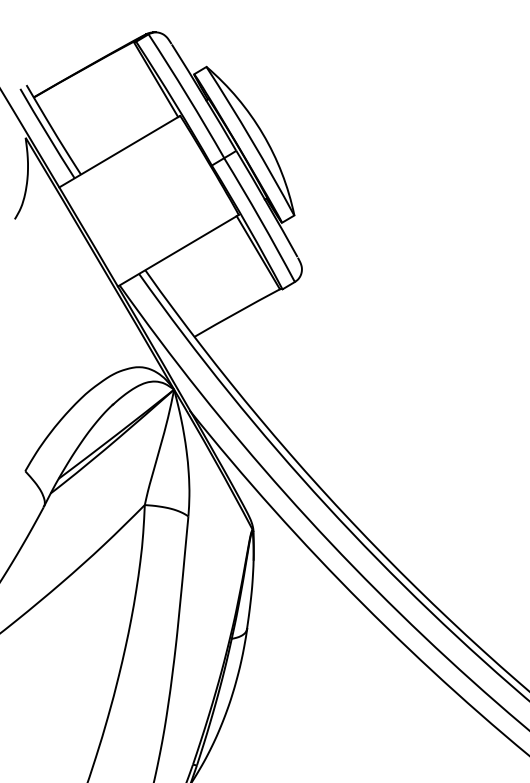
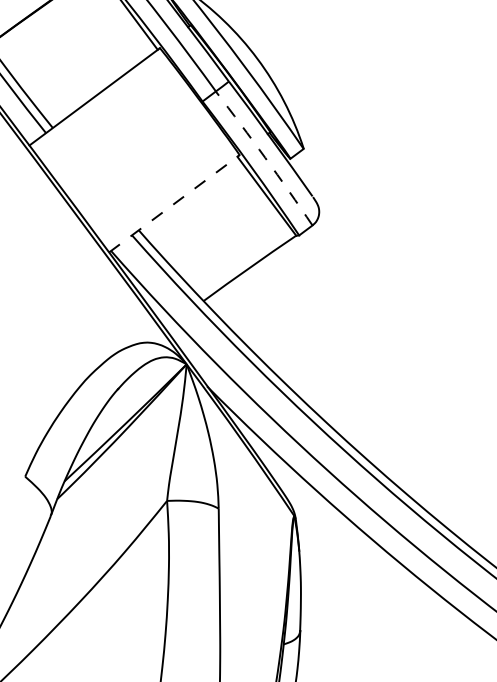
arc: (260, 219) -> (265, 157), solid -> dashed
line: (178, 250) -> (174, 203), solid -> dashed

